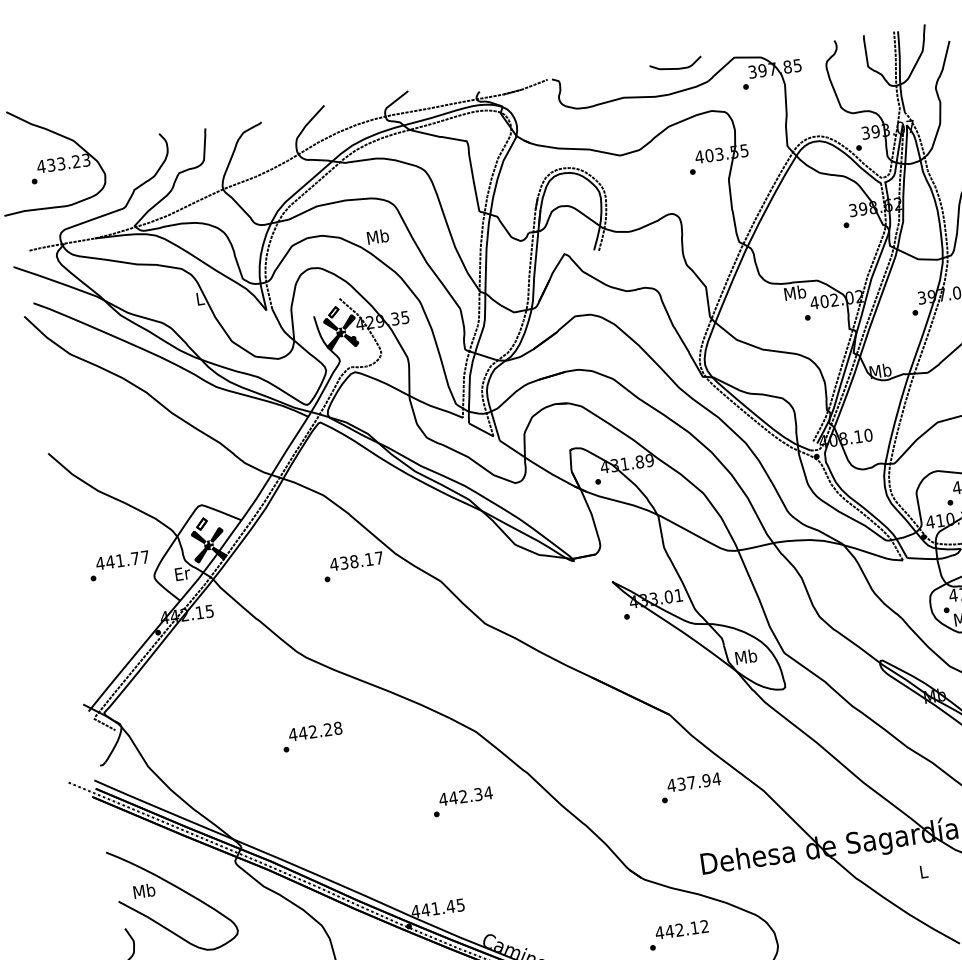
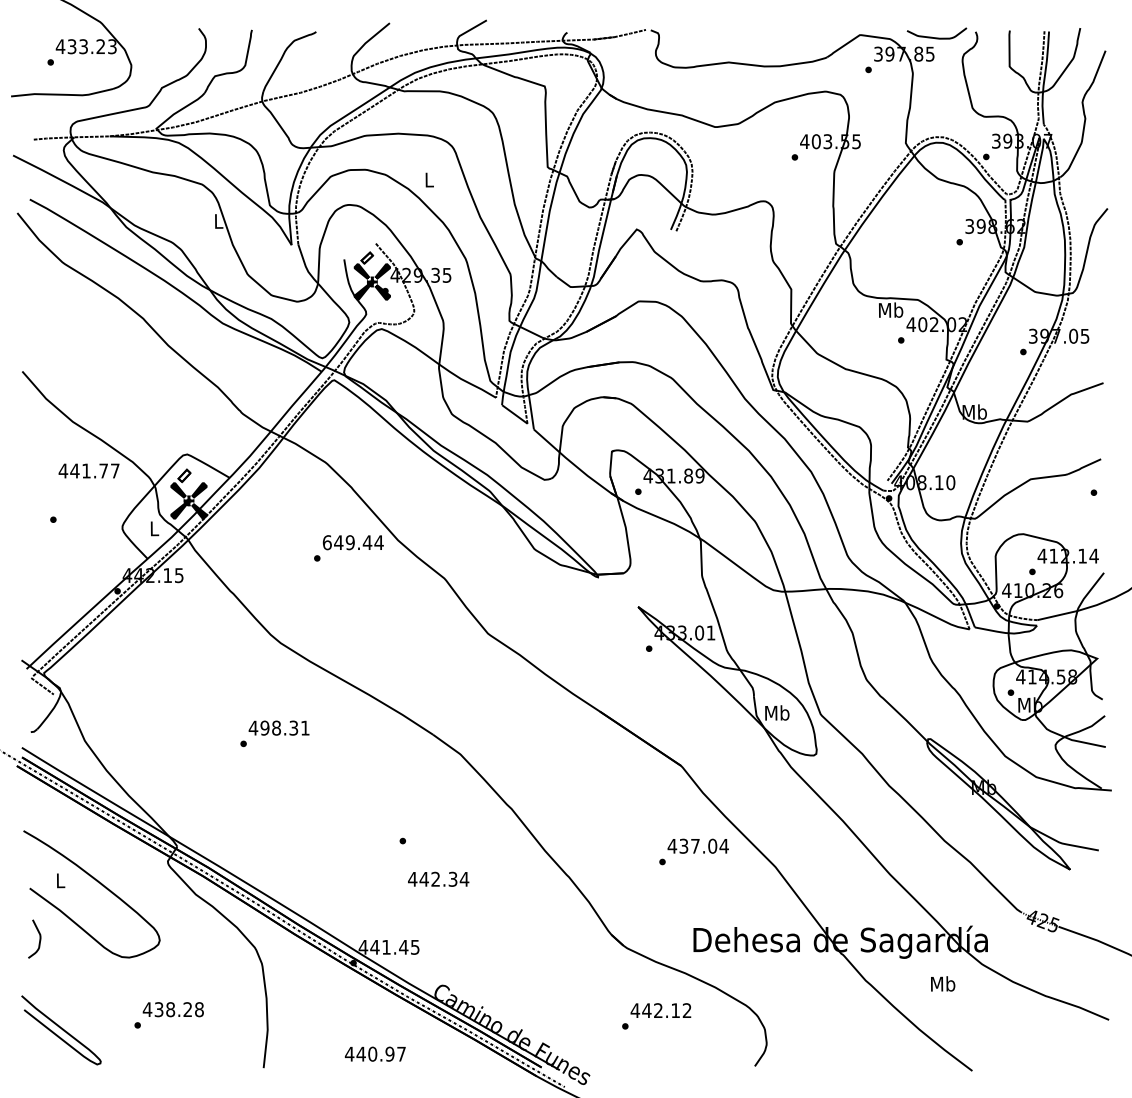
curve: (675, 68) -> (936, 37), moved
text: (378, 236) -> (429, 179), Mb -> L
text: (121, 560) -> (88, 470), moved
text: (356, 561) -> (352, 542), 438.17 -> 649.44
text: (182, 573) -> (154, 528), Er -> L
text: (319, 730) -> (284, 727), 442.28 -> 498.31
text: (706, 780) -> (712, 846), 437.94 -> 437.04
text: (465, 795) -> (438, 878), moved
text: (924, 871) -> (943, 983), L -> Mb
text: (144, 890) -> (60, 880), Mb -> L

